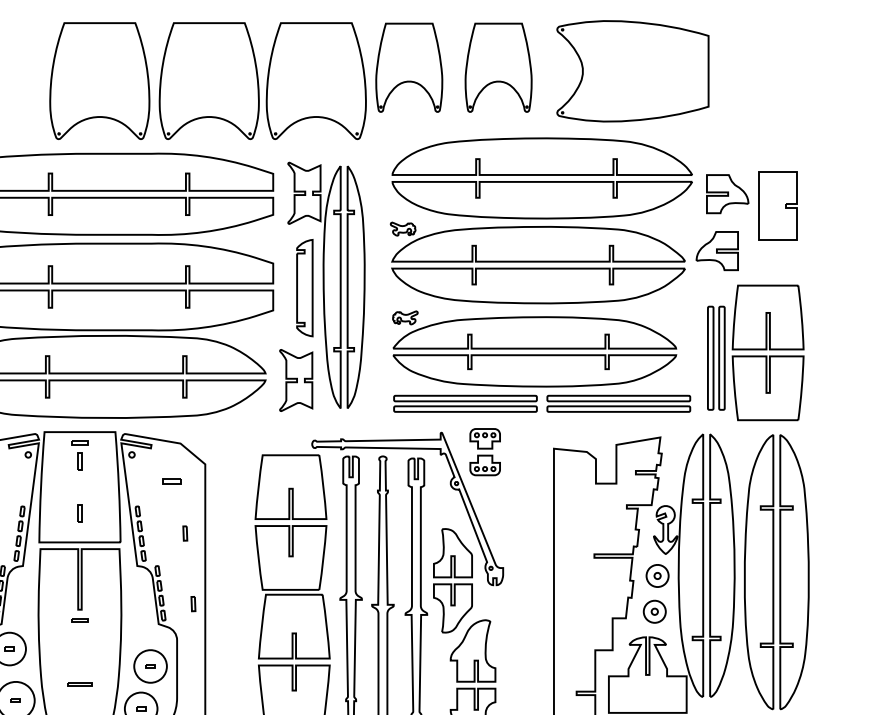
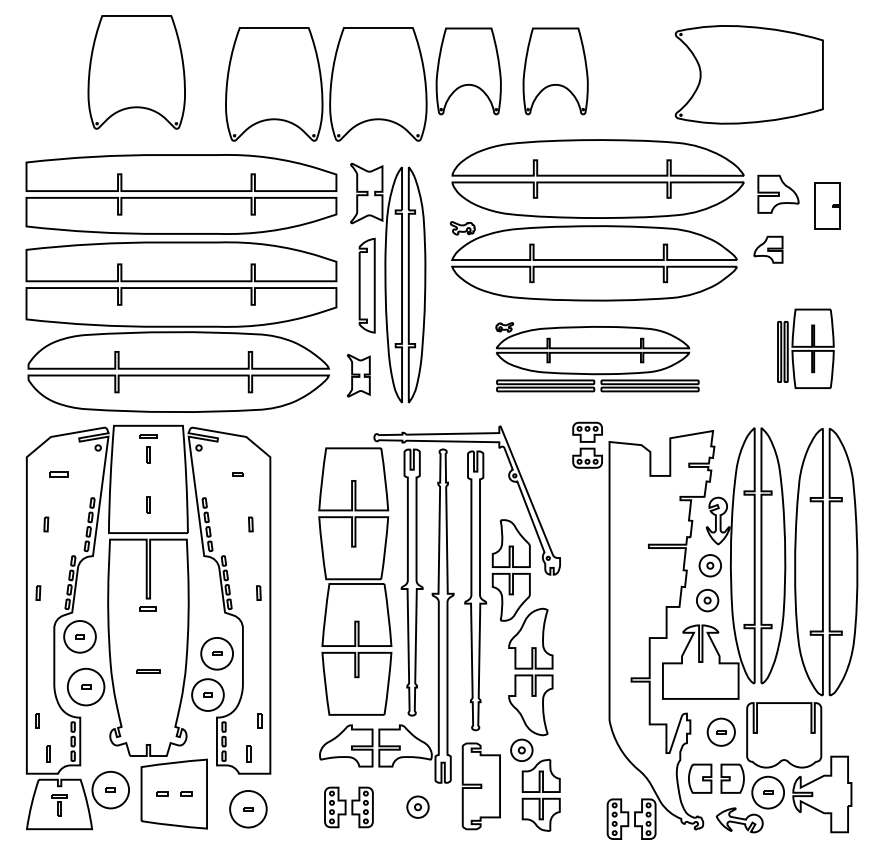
part: (632, 70) -> (748, 74), moved
part: (99, 81) -> (136, 72), moved
part: (778, 205) -> (827, 205), size x0.7
part: (717, 250) -> (768, 249), size x0.7
part: (755, 352) -> (805, 348), size x0.6
part: (541, 360) -> (597, 356), size x0.7
part: (295, 380) -> (358, 375), size x0.7
part: (485, 451) -> (587, 444), moved
part: (171, 482) -> (237, 474), size x0.6

